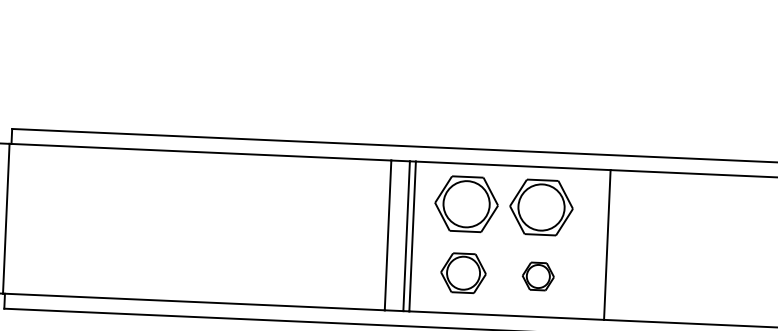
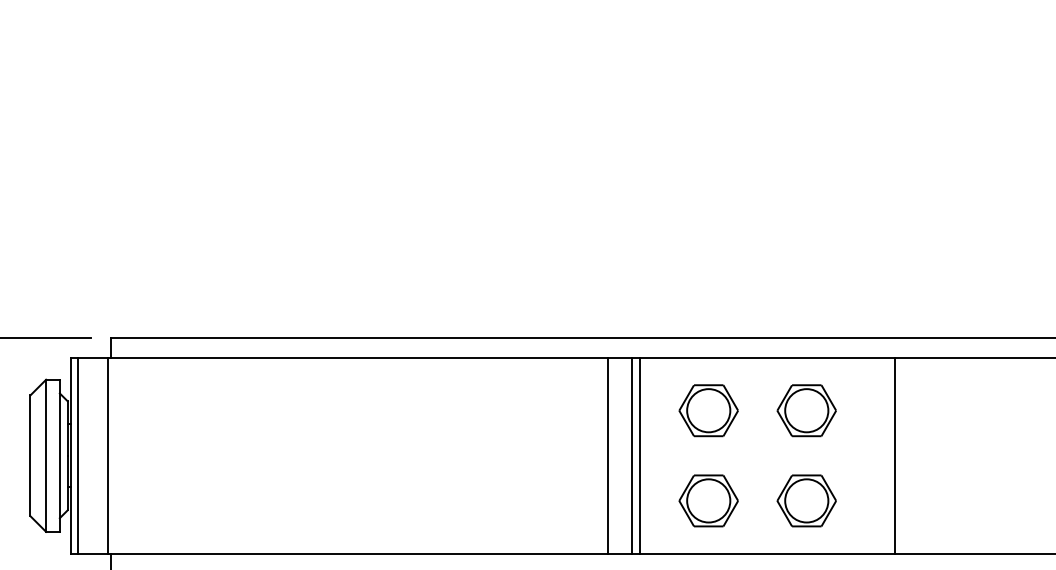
part: (466, 204) -> (708, 410), size x0.71
part: (541, 207) -> (806, 410), size x0.71
part: (538, 276) -> (806, 500), size x1.43

